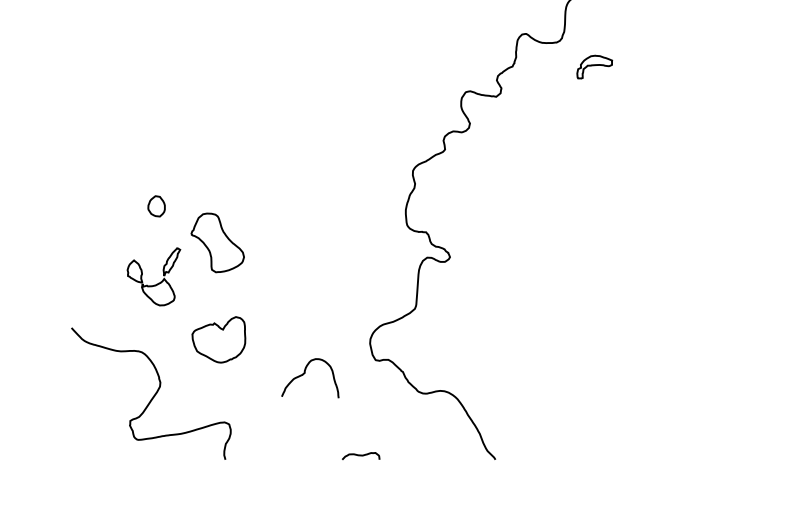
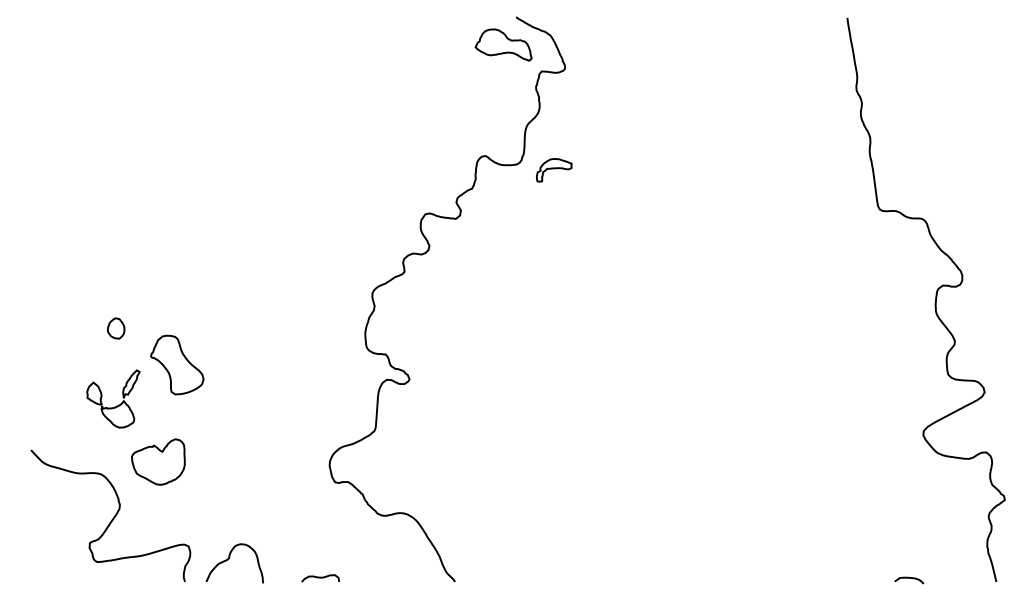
part: (594, 67) -> (554, 170), moved
part: (218, 339) -> (158, 461), moved
curve: (305, 373) -> (230, 558), moved

